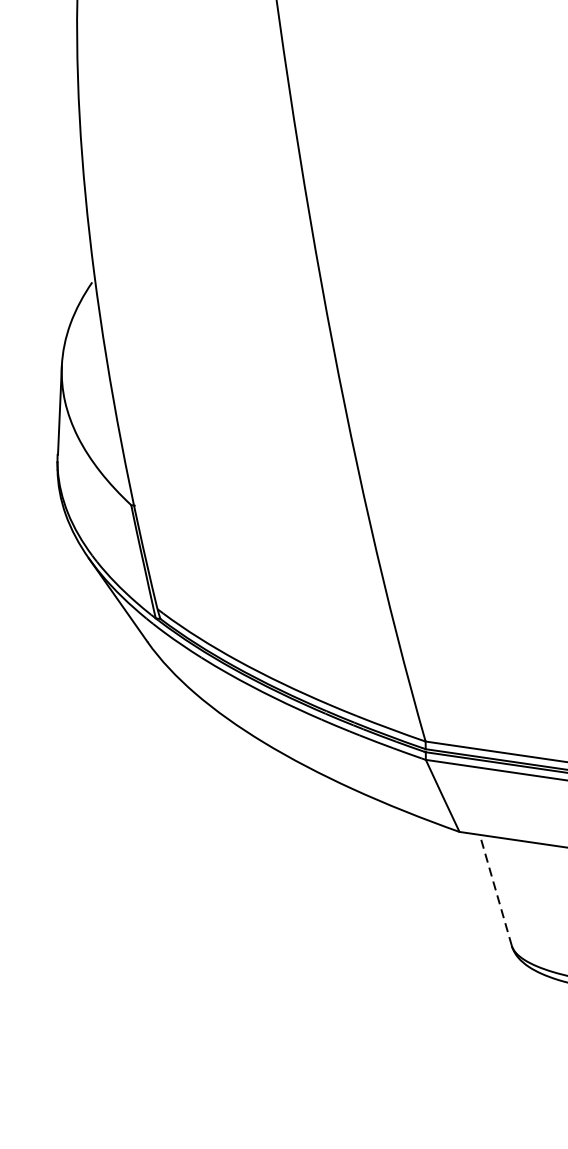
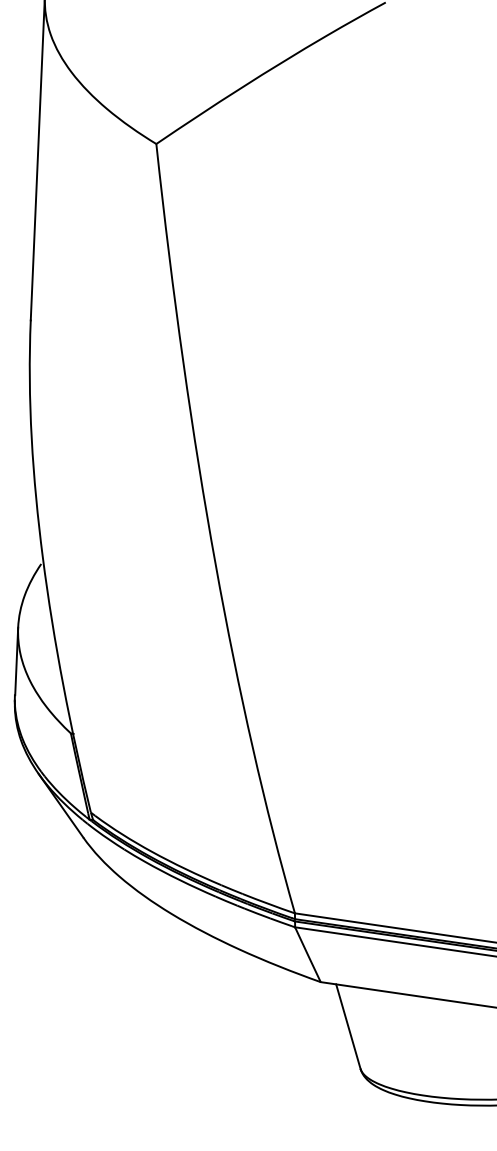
line: (496, 890) -> (348, 1026), dashed -> solid

